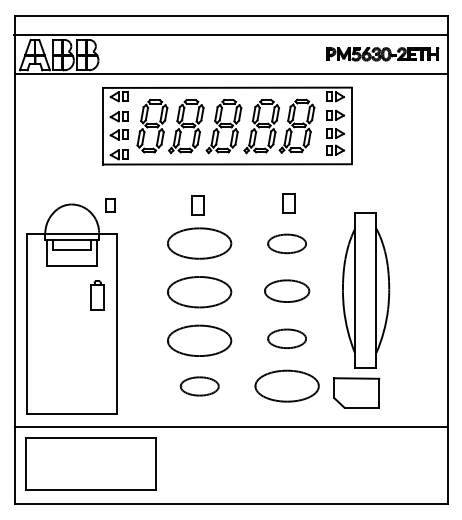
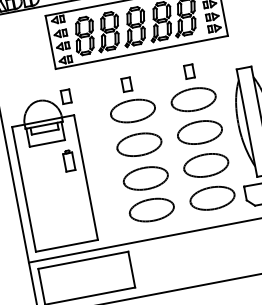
part: (110, 205) -> (66, 96), size x1.43
part: (286, 243) -> (193, 99), size x1.67
part: (286, 290) -> (199, 132), size x1.43
part: (286, 338) -> (205, 165), size x1.67
part: (199, 386) -> (151, 210), size x1.67

